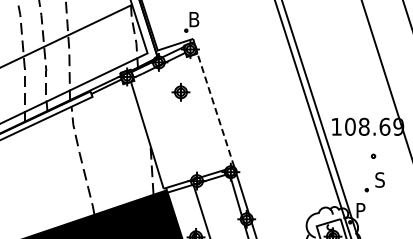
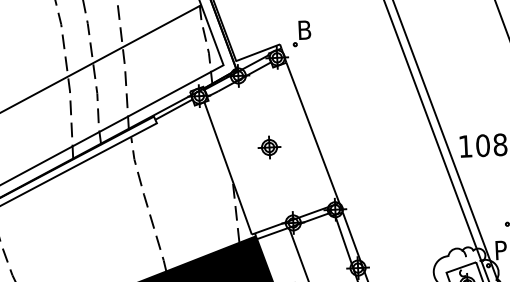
part: (191, 22) -> (301, 34), moved
part: (180, 92) -> (268, 147), moved
line: (215, 110) -> (312, 133), dashed -> solid

